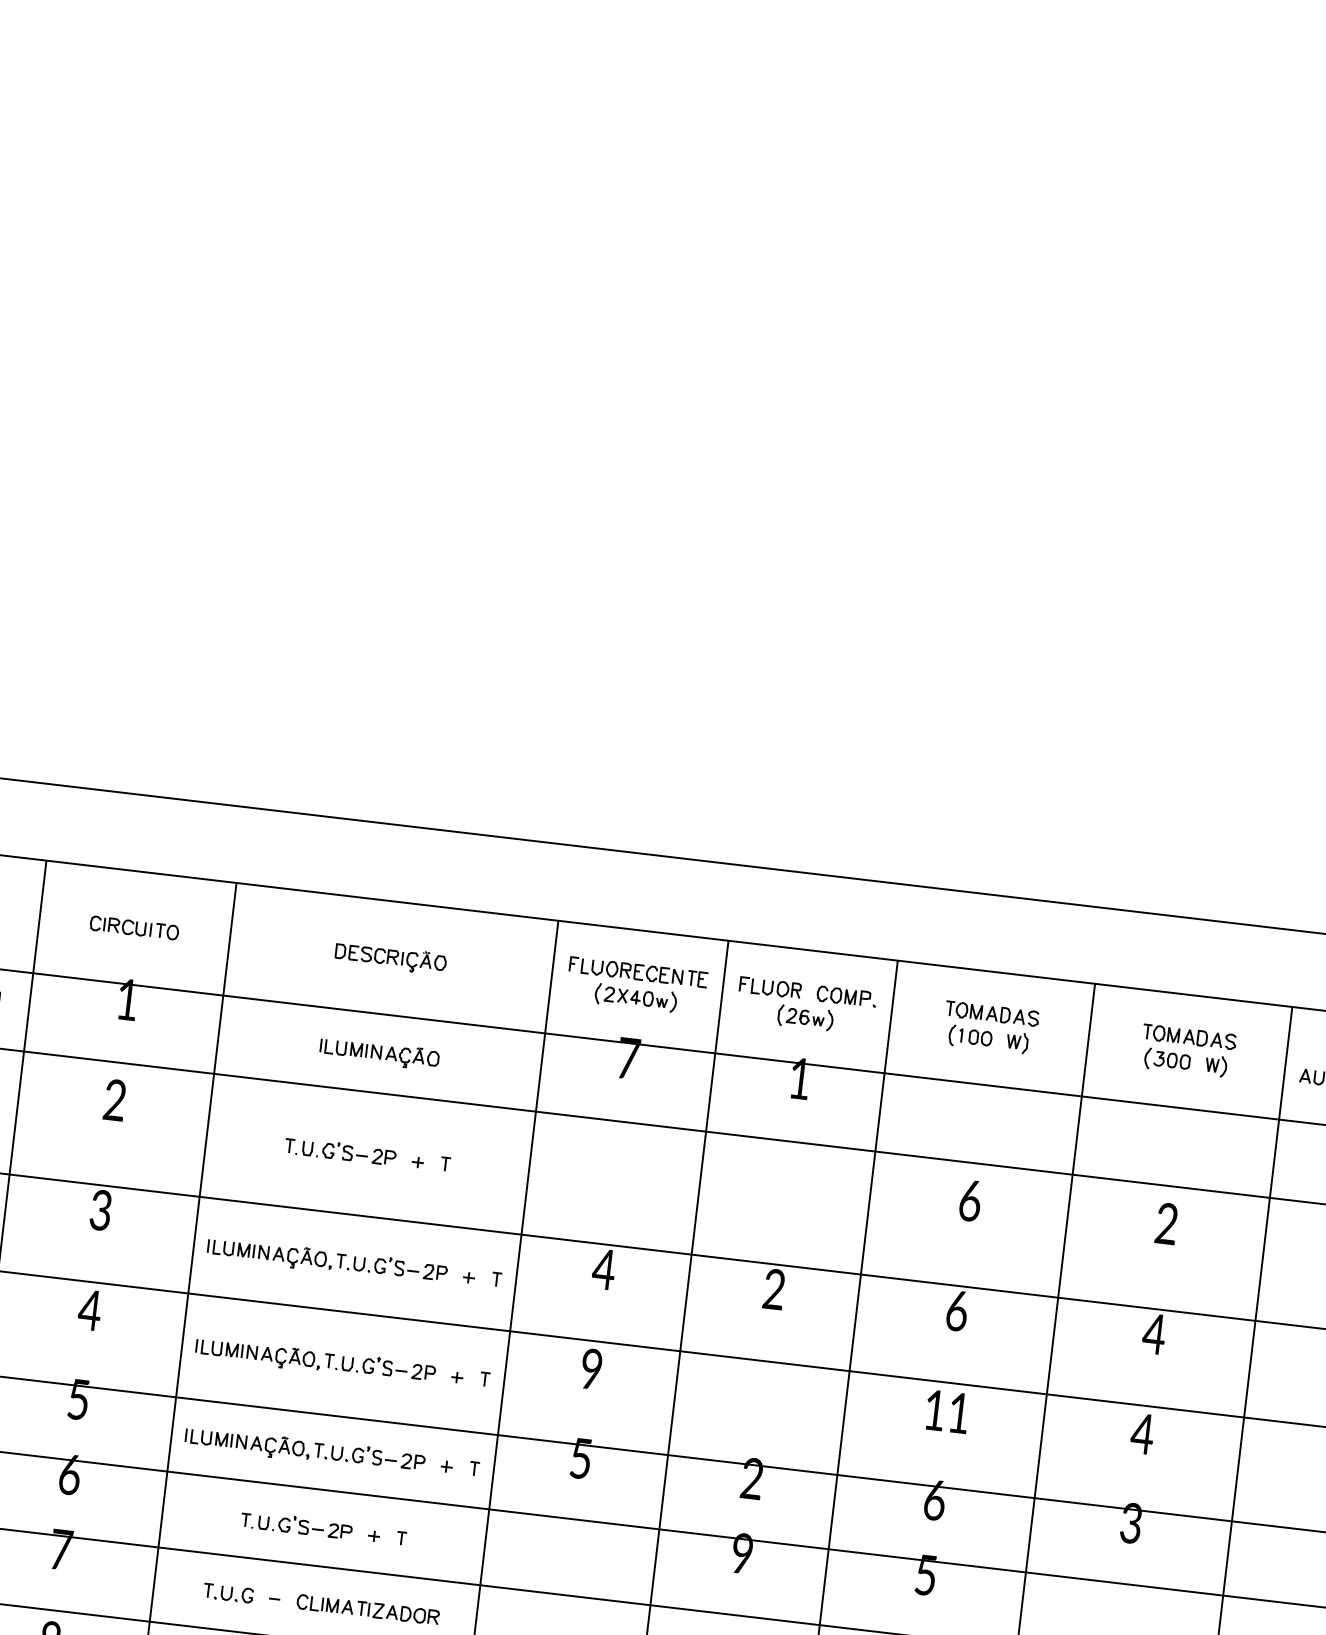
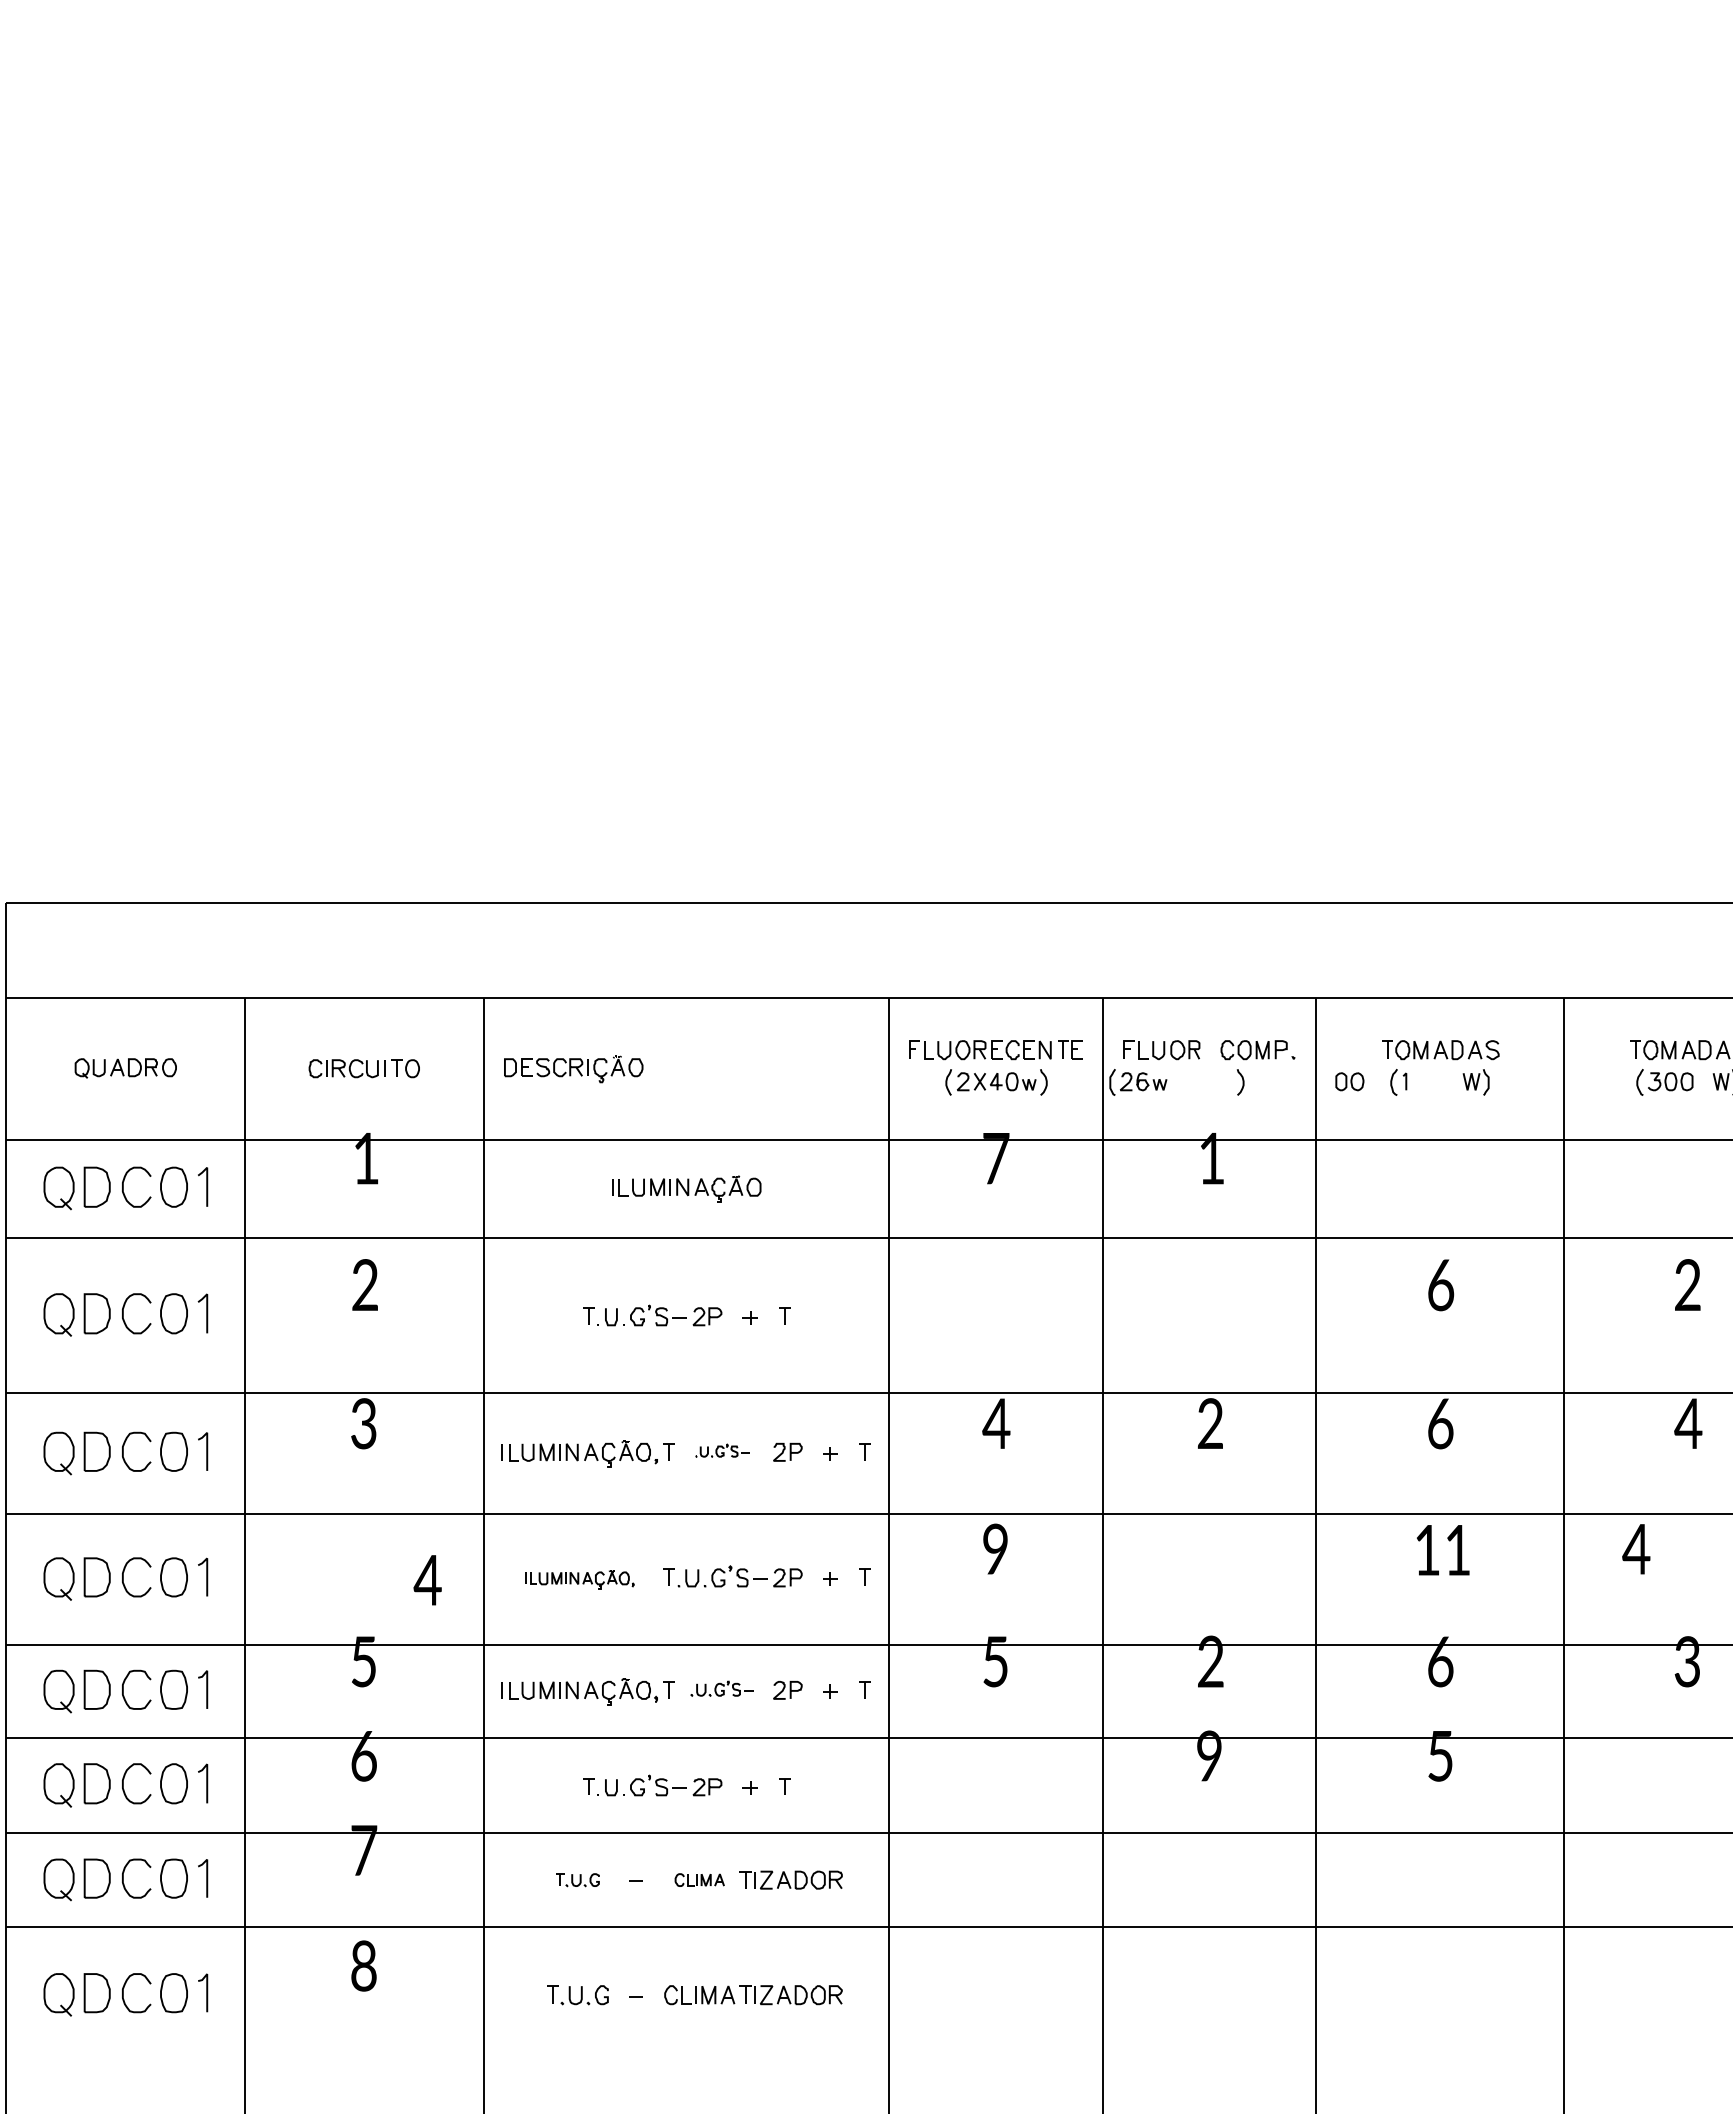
part: (390, 958) -> (573, 1069), moved
part: (801, 1017) -> (1138, 1082), moved
part: (980, 1037) -> (1349, 1081), moved
part: (383, 1265) -> (722, 1450), size x0.6
text: (89, 1310) -> (427, 1580), moved
part: (257, 1354) -> (579, 1579), size x0.7
text: (1142, 1434) -> (1636, 1549), moved
part: (361, 1454) -> (722, 1688), size x0.7
part: (228, 1592) -> (577, 1879), size x0.7
part: (325, 1604) -> (699, 1879), size x0.7

